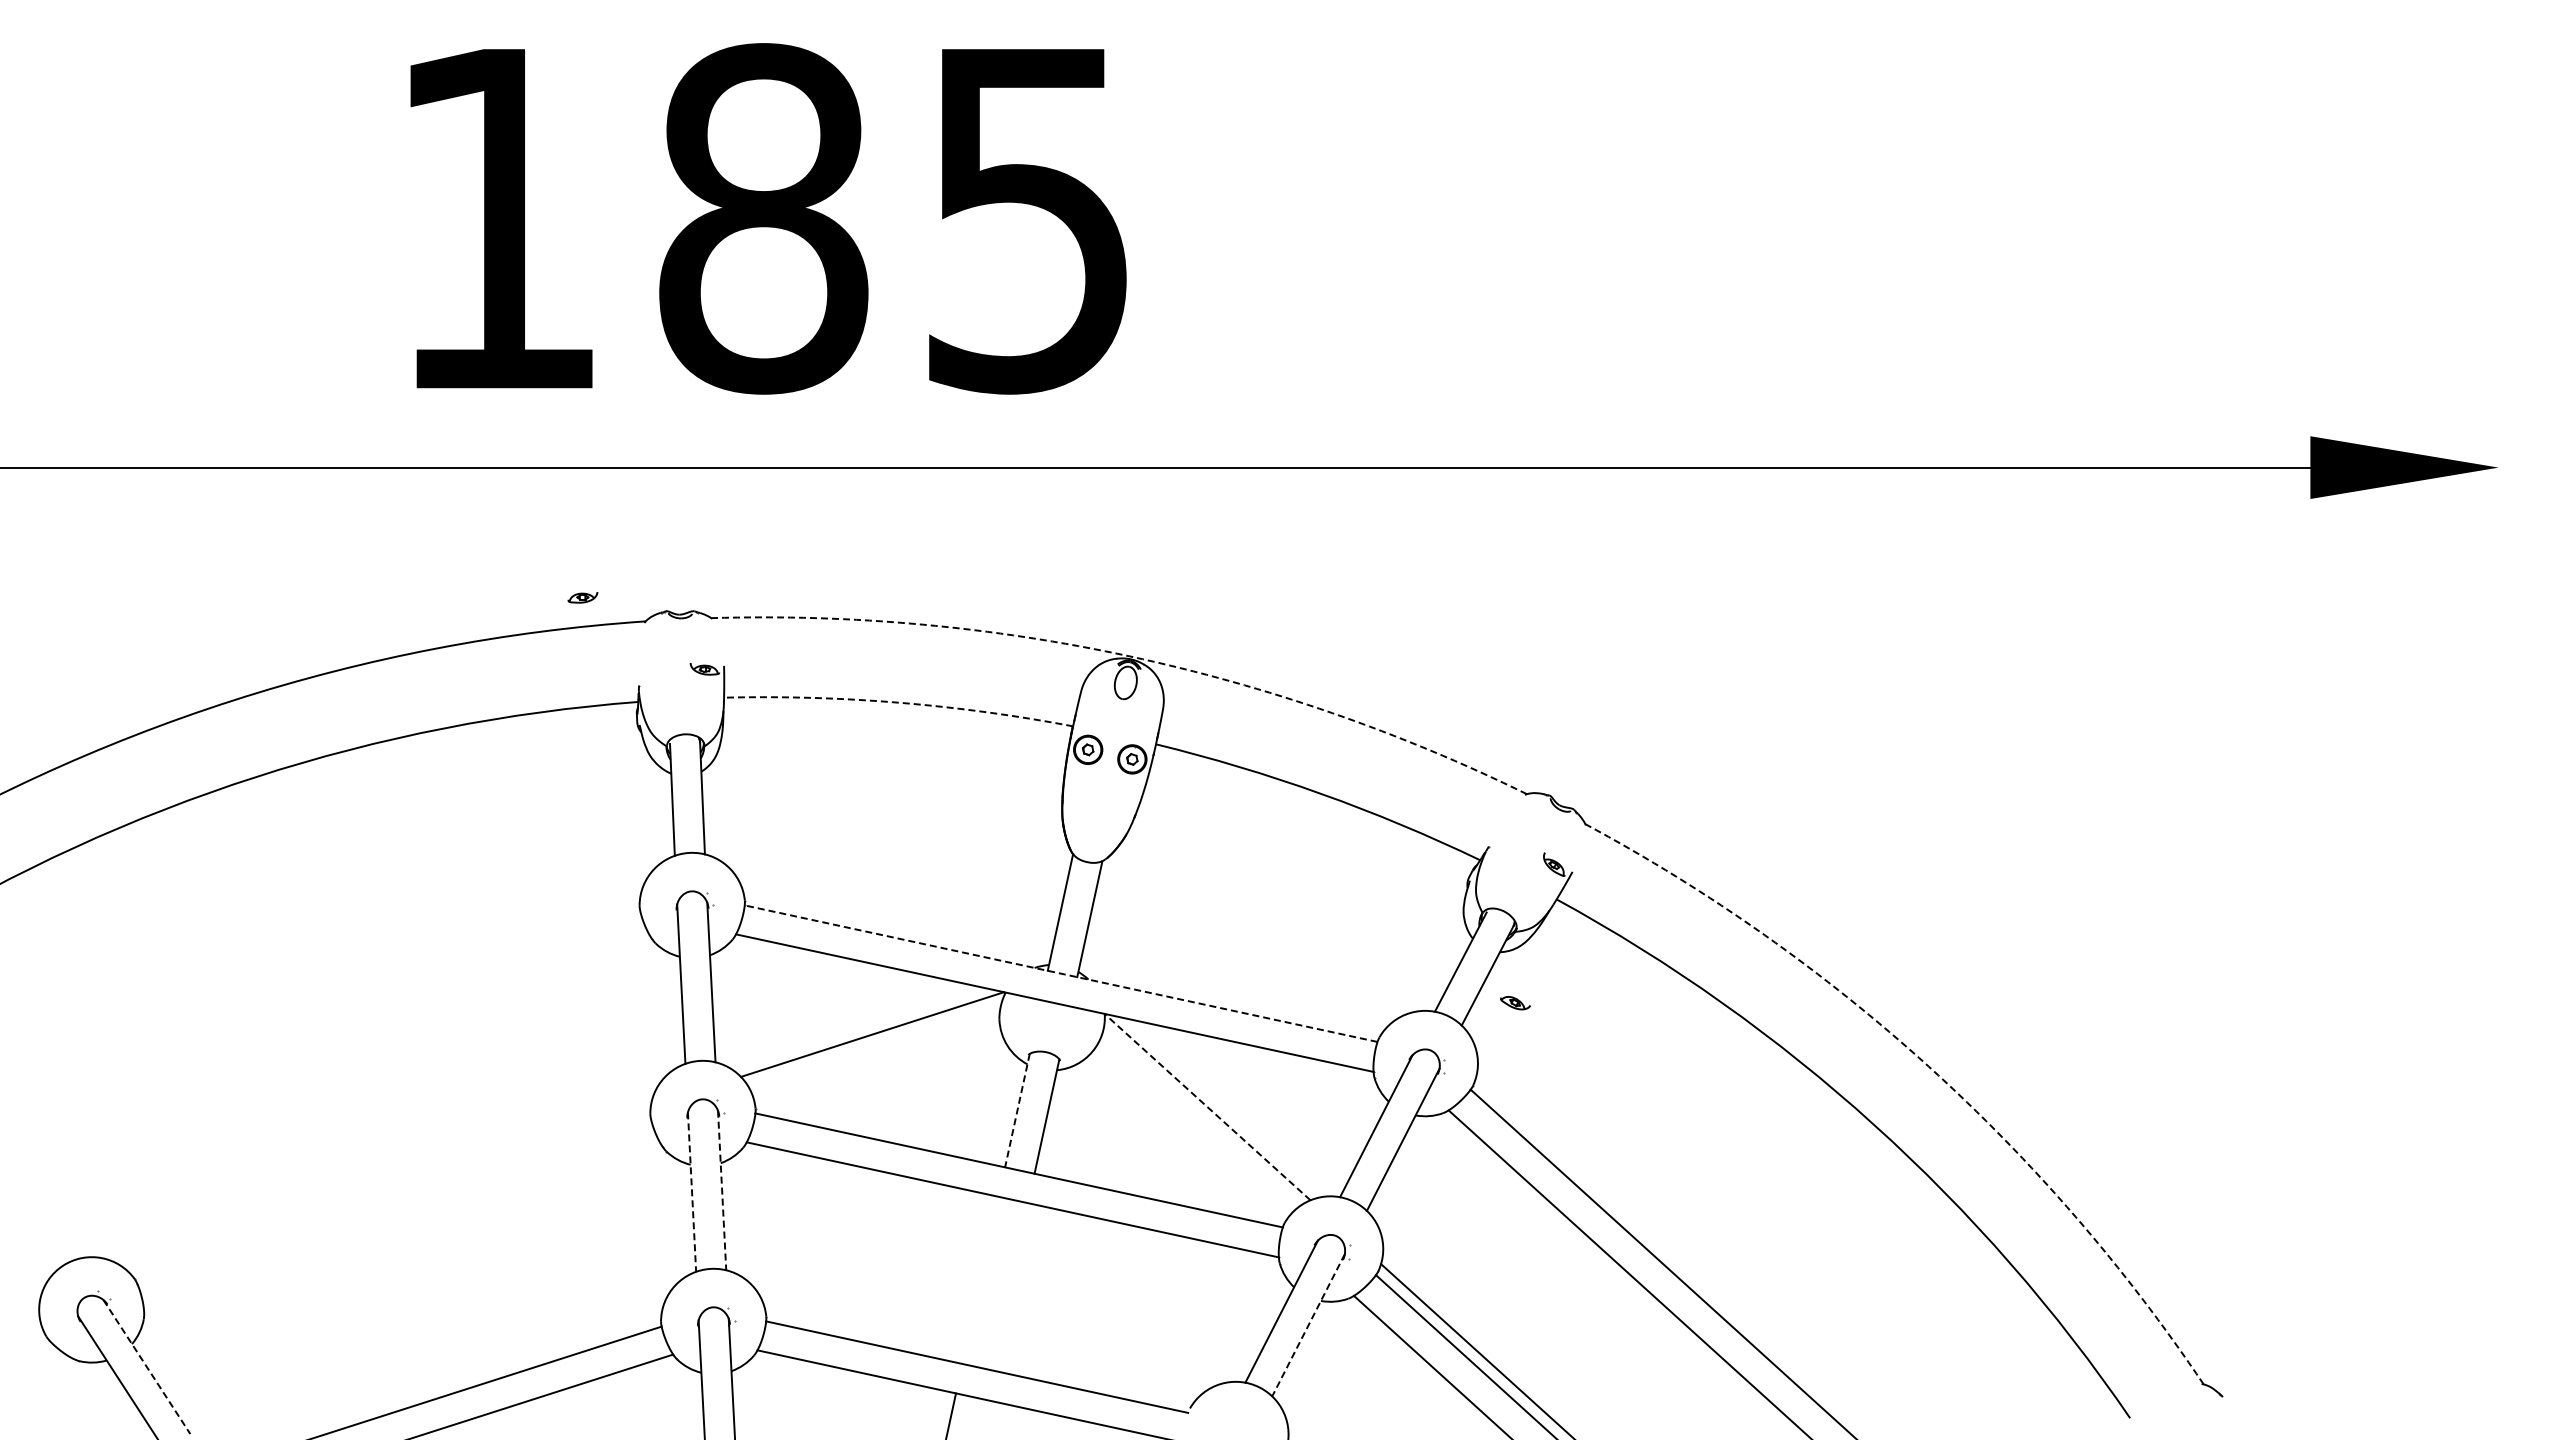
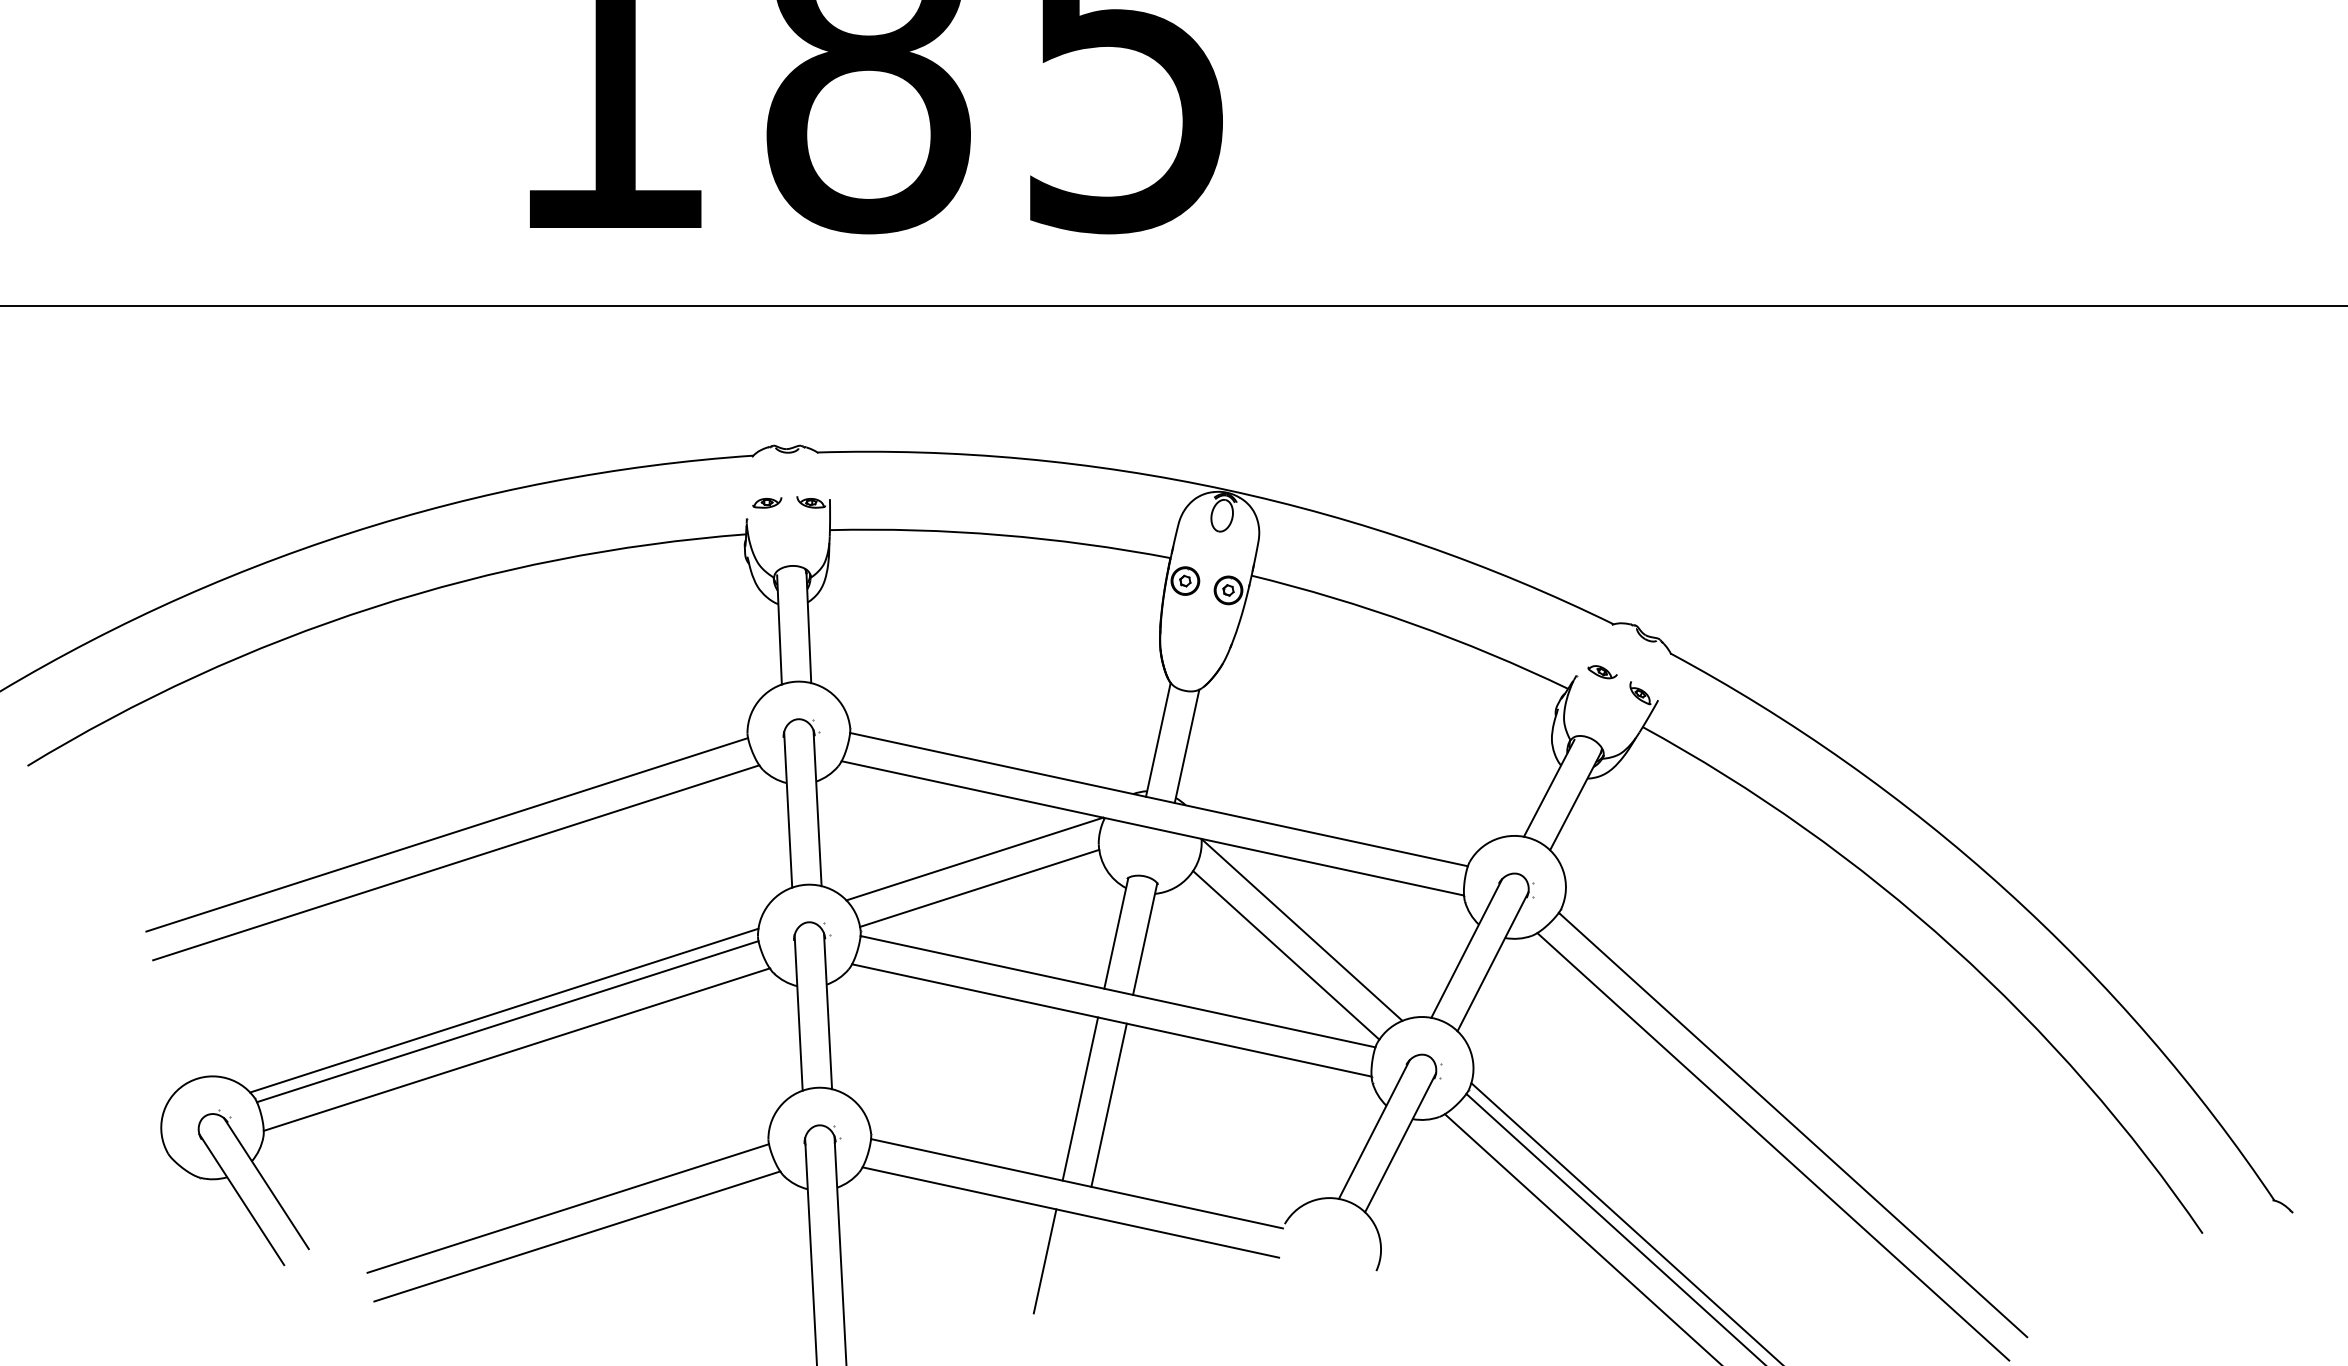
part: (582, 597) -> (766, 502), moved
arc: (1129, 656) -> (1225, 489), dashed -> solid
arc: (899, 702) -> (1001, 534), dashed -> solid
line: (1061, 973) -> (1159, 799), dashed -> solid
part: (1515, 1003) -> (1602, 672), moved
line: (331, 1009) -> (446, 834), added
line: (340, 1038) -> (455, 862), added
line: (876, 1064) -> (978, 888), added
arc: (1928, 1066) -> (2005, 890), dashed -> solid
line: (1207, 1107) -> (1301, 930), dashed -> solid
line: (1017, 1111) -> (1116, 934), dashed -> solid
line: (1191, 1132) -> (1286, 954), added
line: (390, 1189) -> (504, 1010), added
line: (722, 1190) -> (828, 1011), dashed -> solid
line: (692, 1192) -> (799, 1013), dashed -> solid
line: (393, 1200) -> (507, 1021), added
line: (403, 1229) -> (516, 1049), added
line: (980, 1279) -> (1080, 1098), added
line: (1009, 1286) -> (1108, 1105), added
line: (1308, 1325) -> (1400, 1143), dashed -> solid
line: (146, 1367) -> (266, 1184), dashed -> solid

